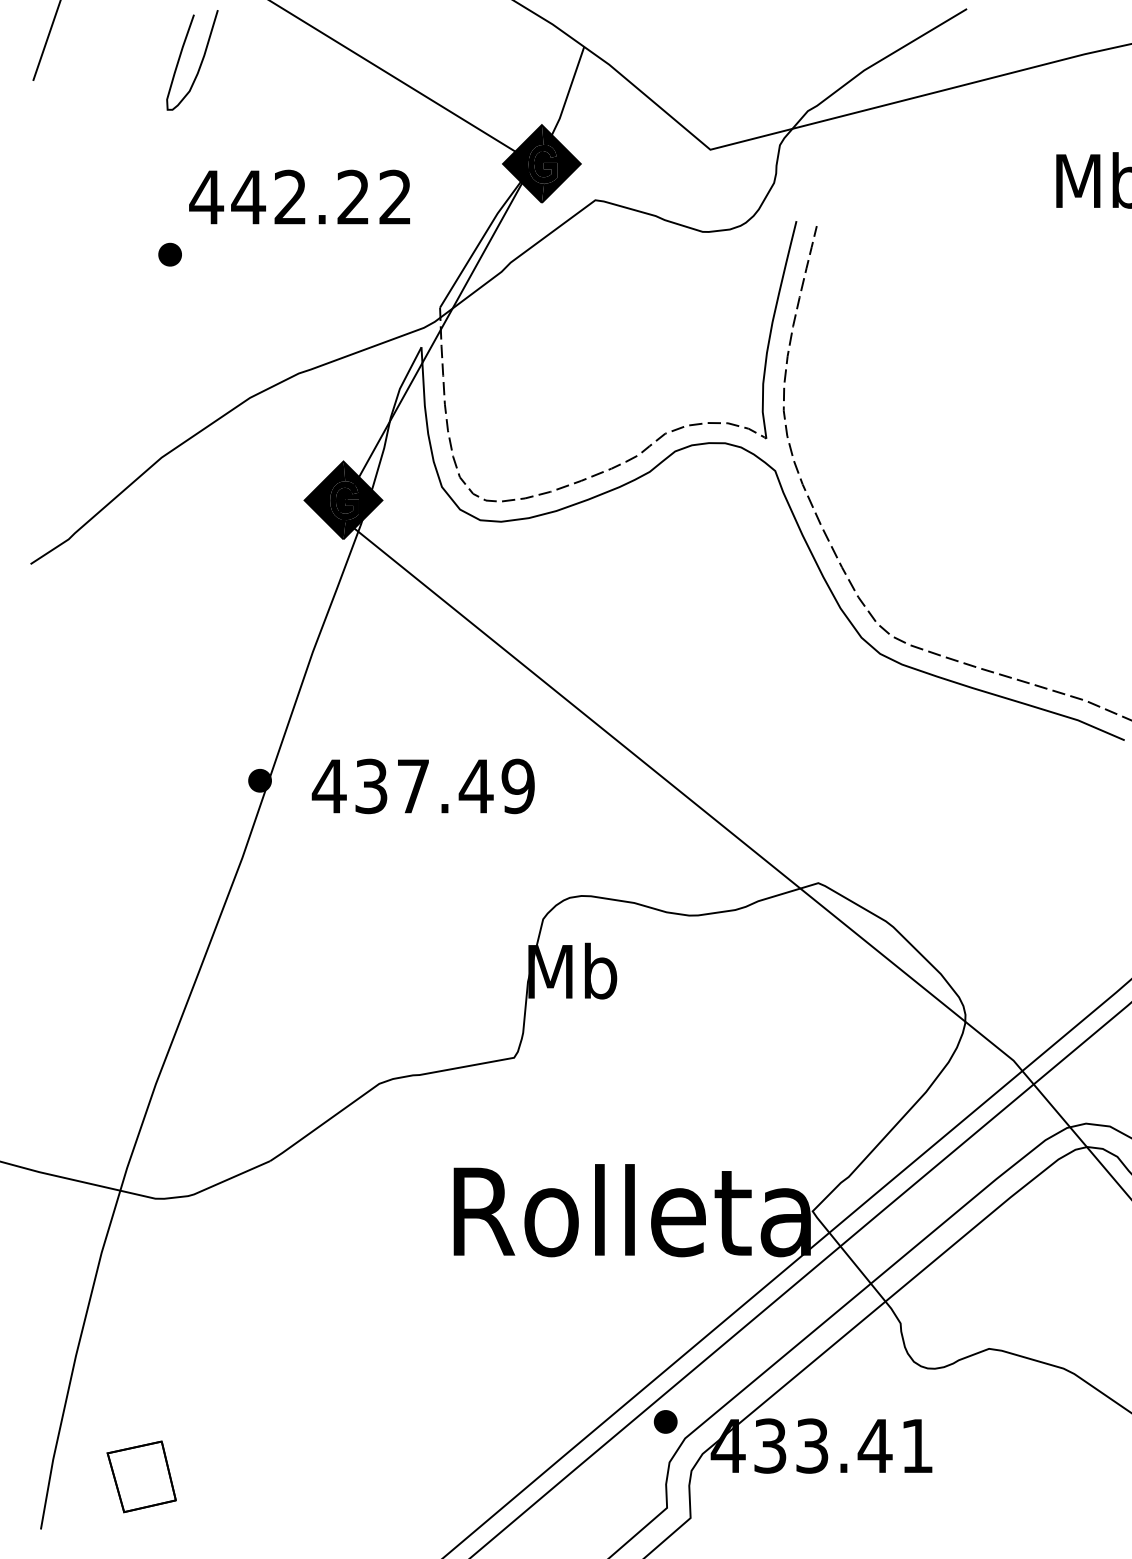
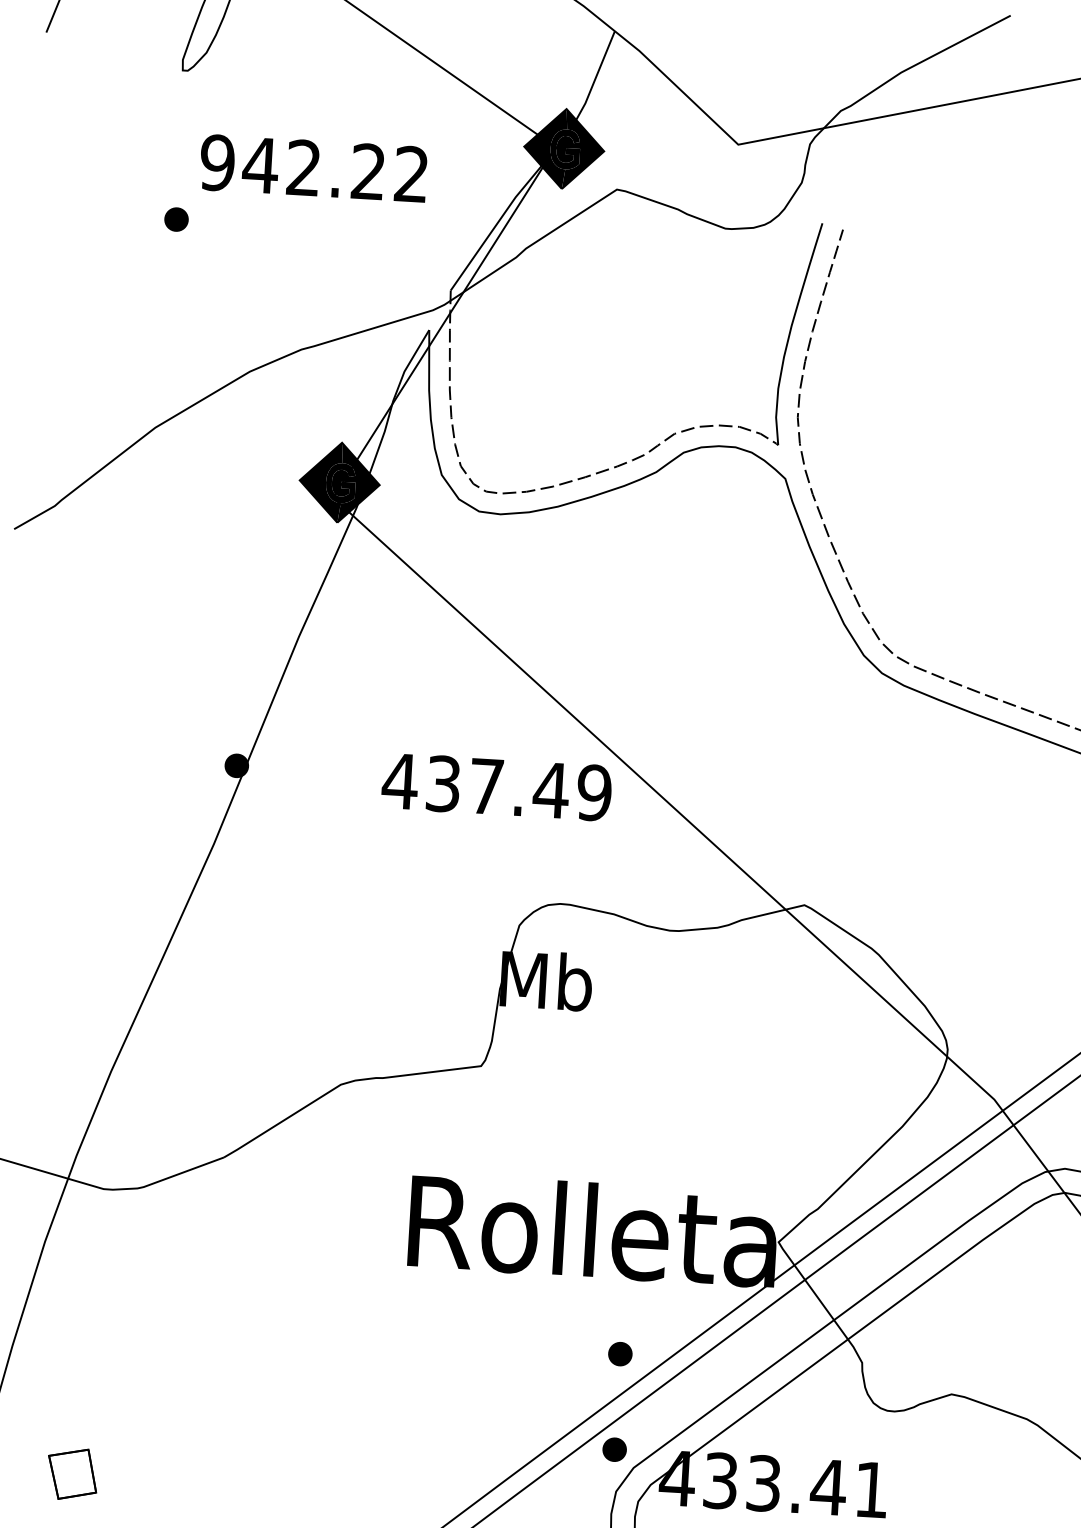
text: (206, 197) -> (217, 162), 442.22 -> 942.22
text: (422, 786) -> (495, 787), moved
part: (665, 1328) -> (620, 1353), added
part: (141, 1476) -> (72, 1473), size x0.7

